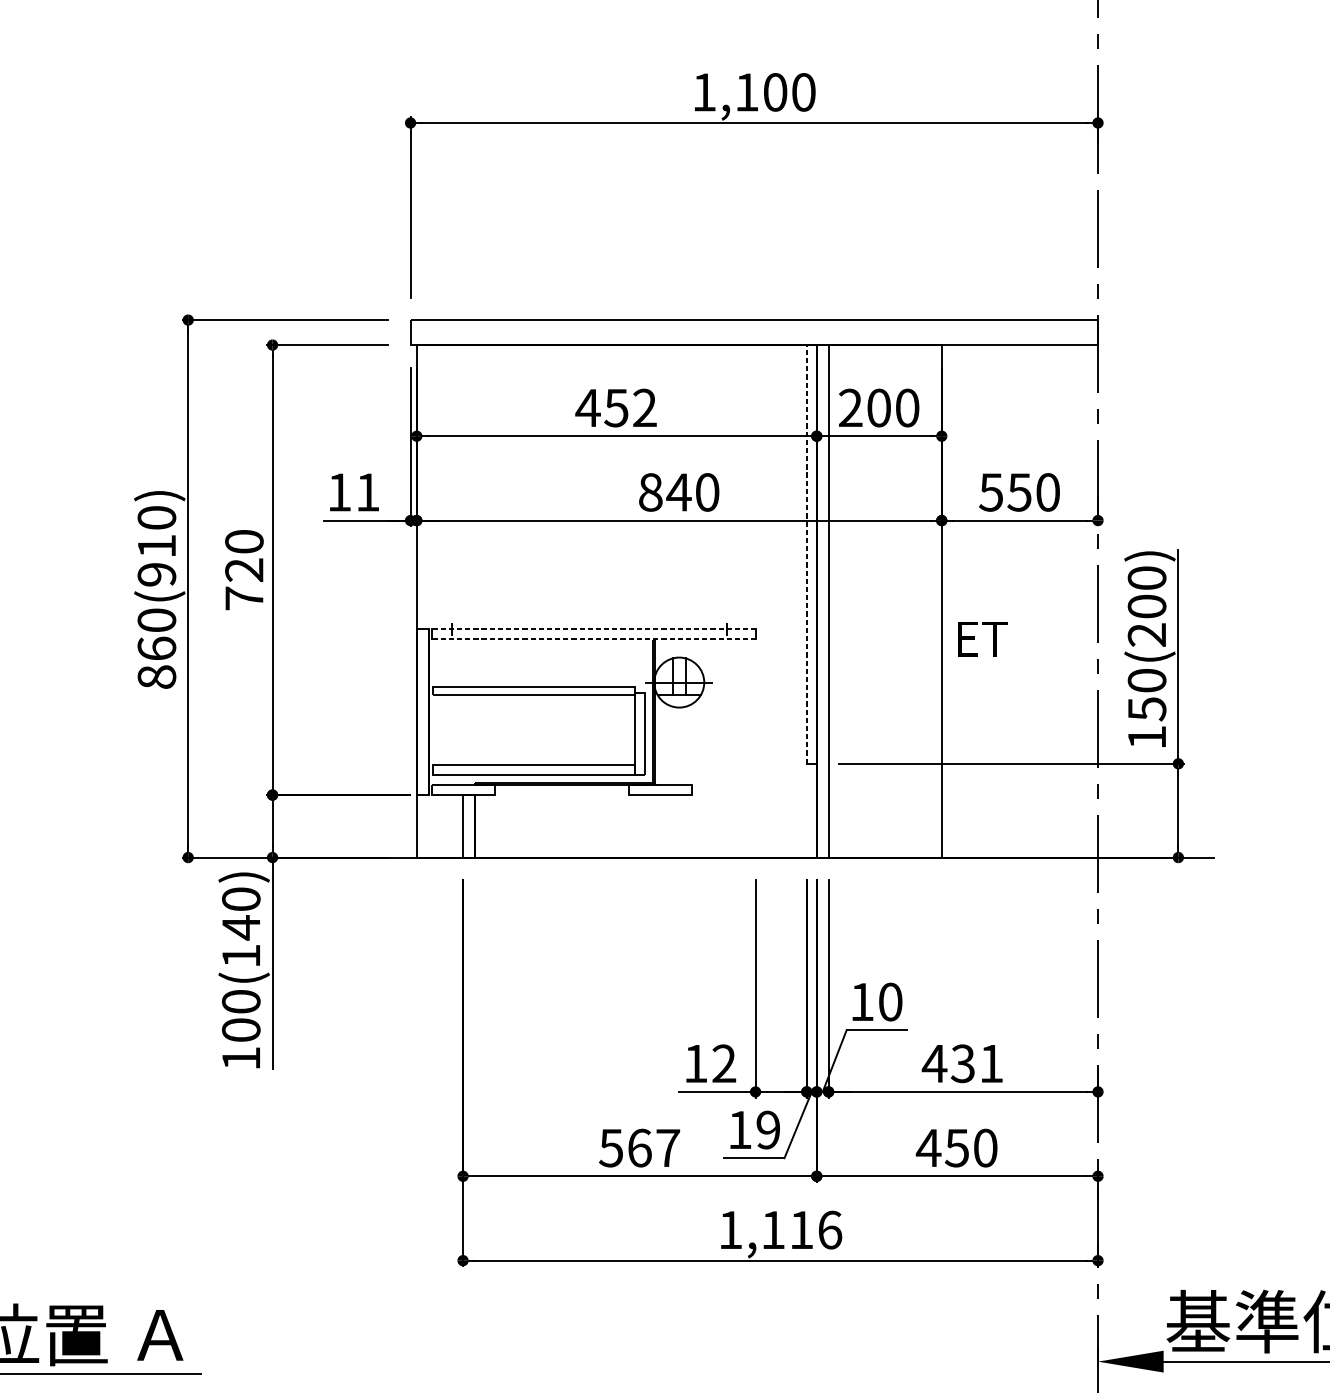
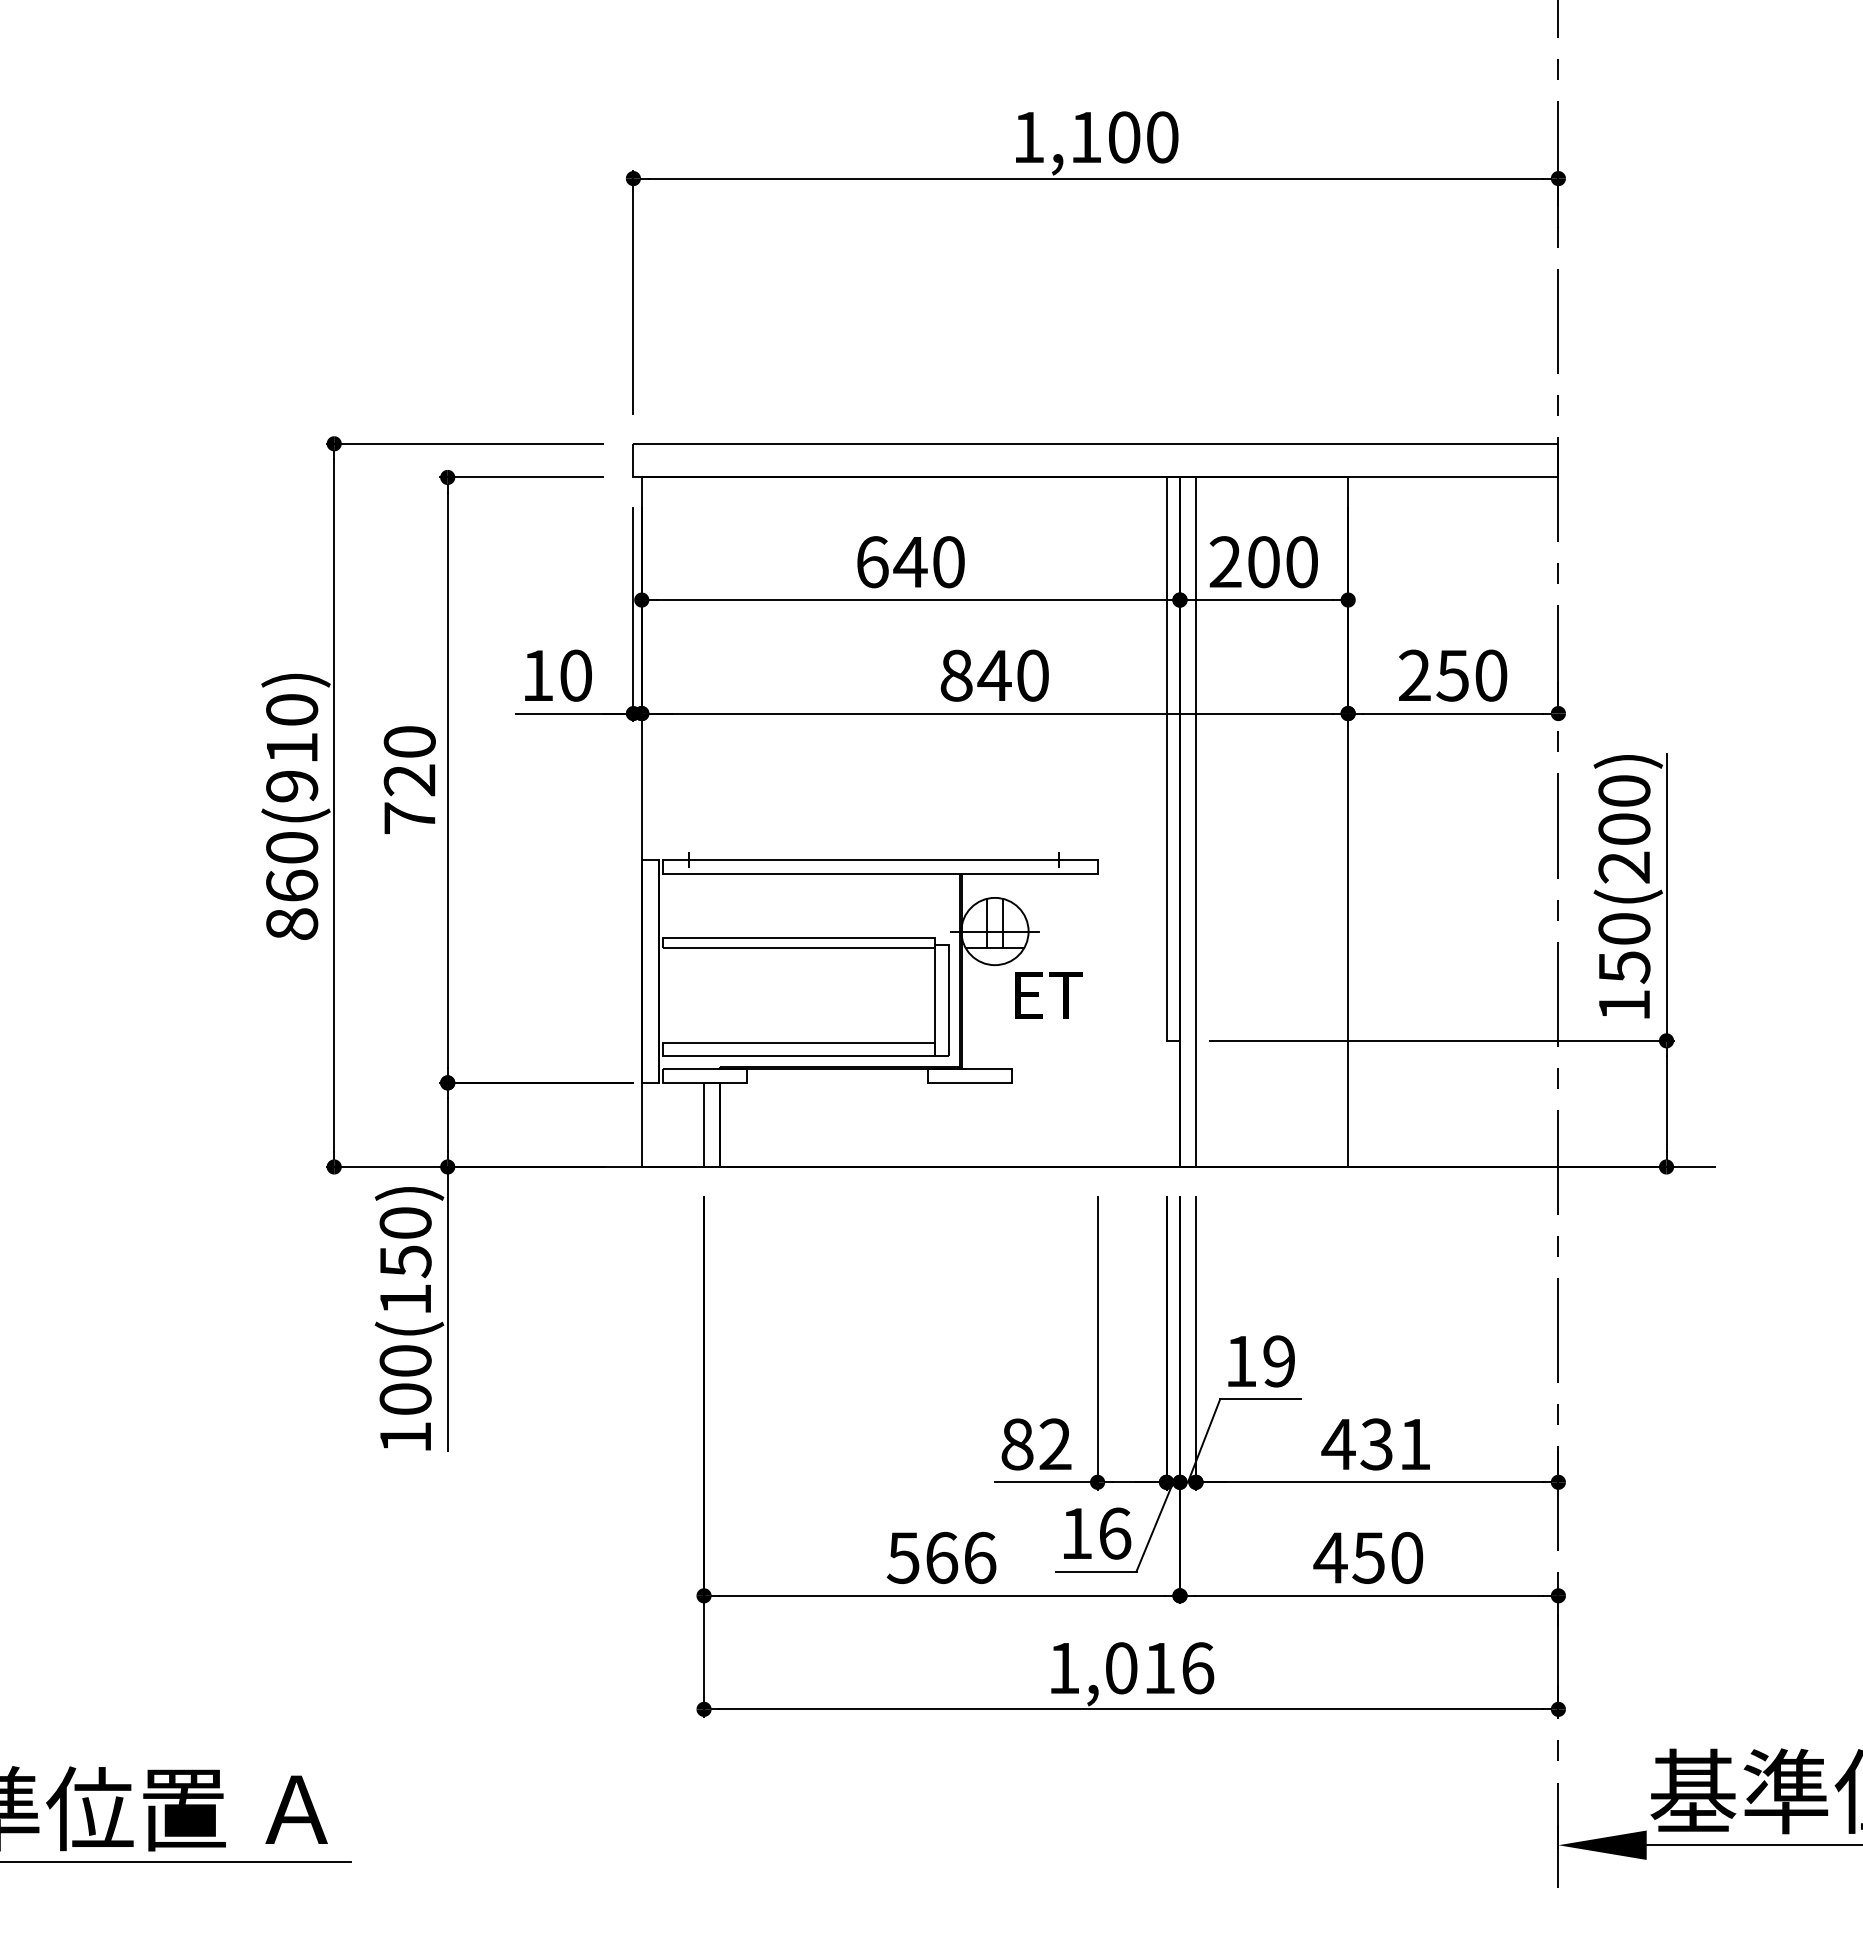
text: (615, 408) -> (909, 562), 452 -> 640
text: (367, 492) -> (575, 675), 11 -> 10
text: (991, 492) -> (1414, 675), 550 -> 250
line: (806, 554) -> (1166, 759), dashed -> solid
line: (594, 629) -> (880, 860), dashed -> solid
text: (982, 638) -> (1048, 995), moved
line: (594, 639) -> (880, 873), dashed -> solid
text: (241, 927) -> (405, 1261), 100(140) -> 100(150)
text: (890, 1002) -> (1279, 1361), 10 -> 19
text: (696, 1063) -> (1017, 1444), 12 -> 82
text: (768, 1129) -> (1115, 1533), 19 -> 16
text: (668, 1147) -> (980, 1557), 567 -> 566
text: (773, 1230) -> (1121, 1668), 1,116 -> 1,016

